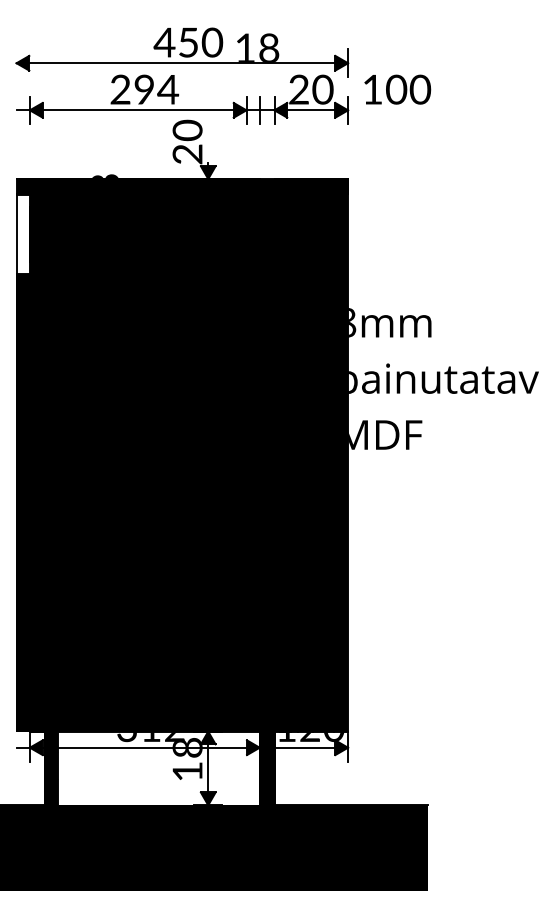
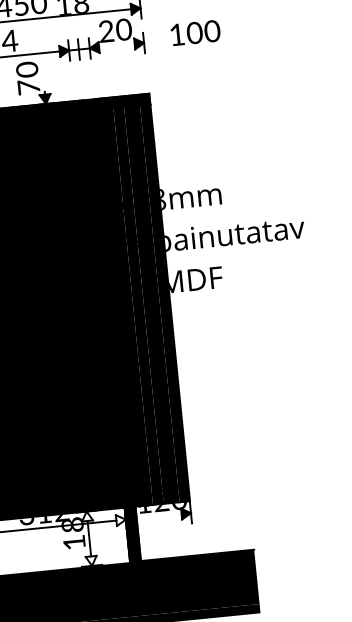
text: (397, 89) -> (195, 32), moved
line: (311, 110) -> (117, 45), removed
text: (187, 154) -> (28, 87), 20 -> 70
fill: (207, 737) -> (86, 515), removed
fill: (253, 747) -> (121, 519), removed
line: (303, 747) -> (158, 516), removed
fill: (207, 798) -> (91, 560), removed

